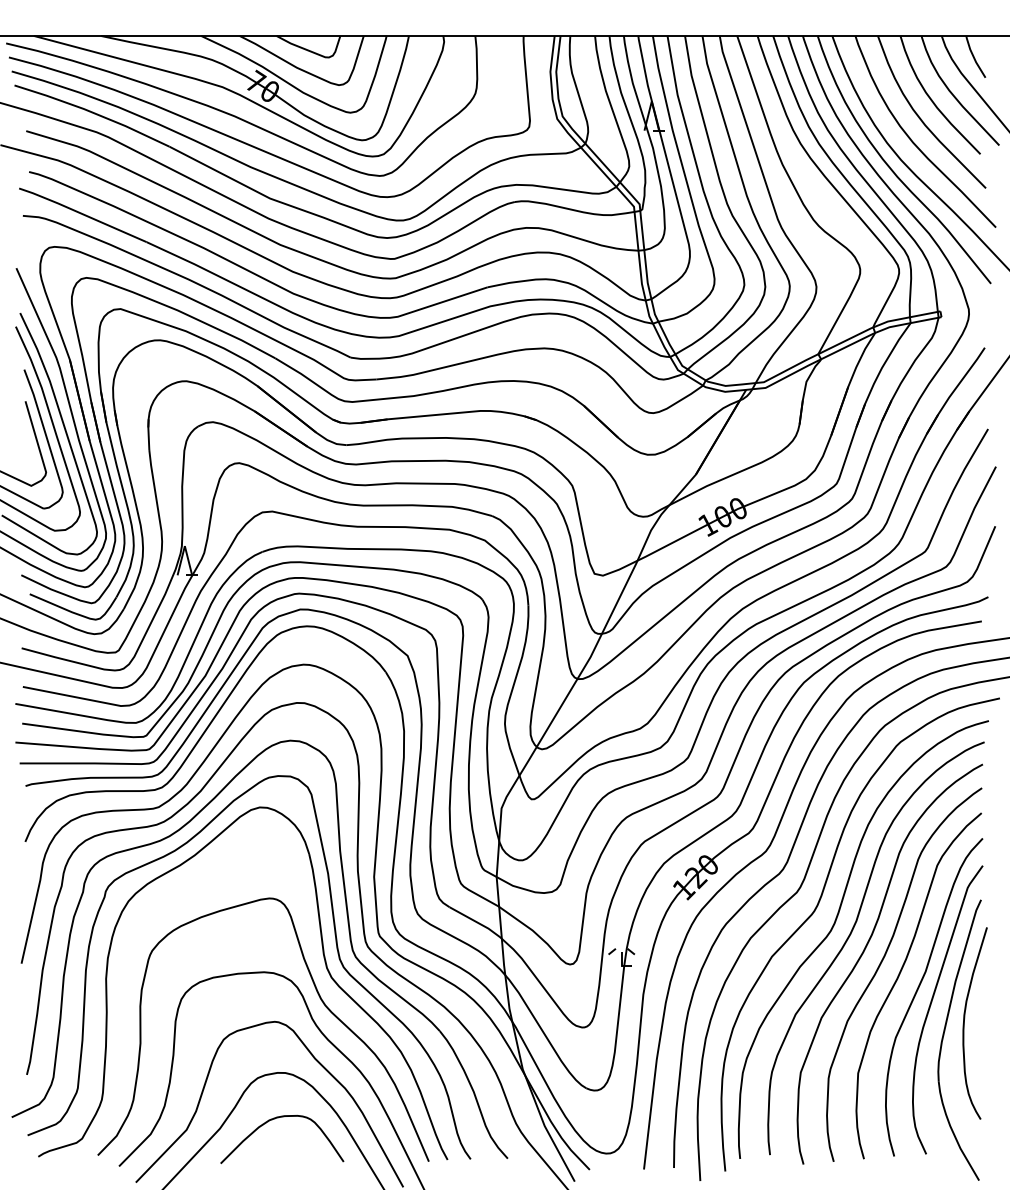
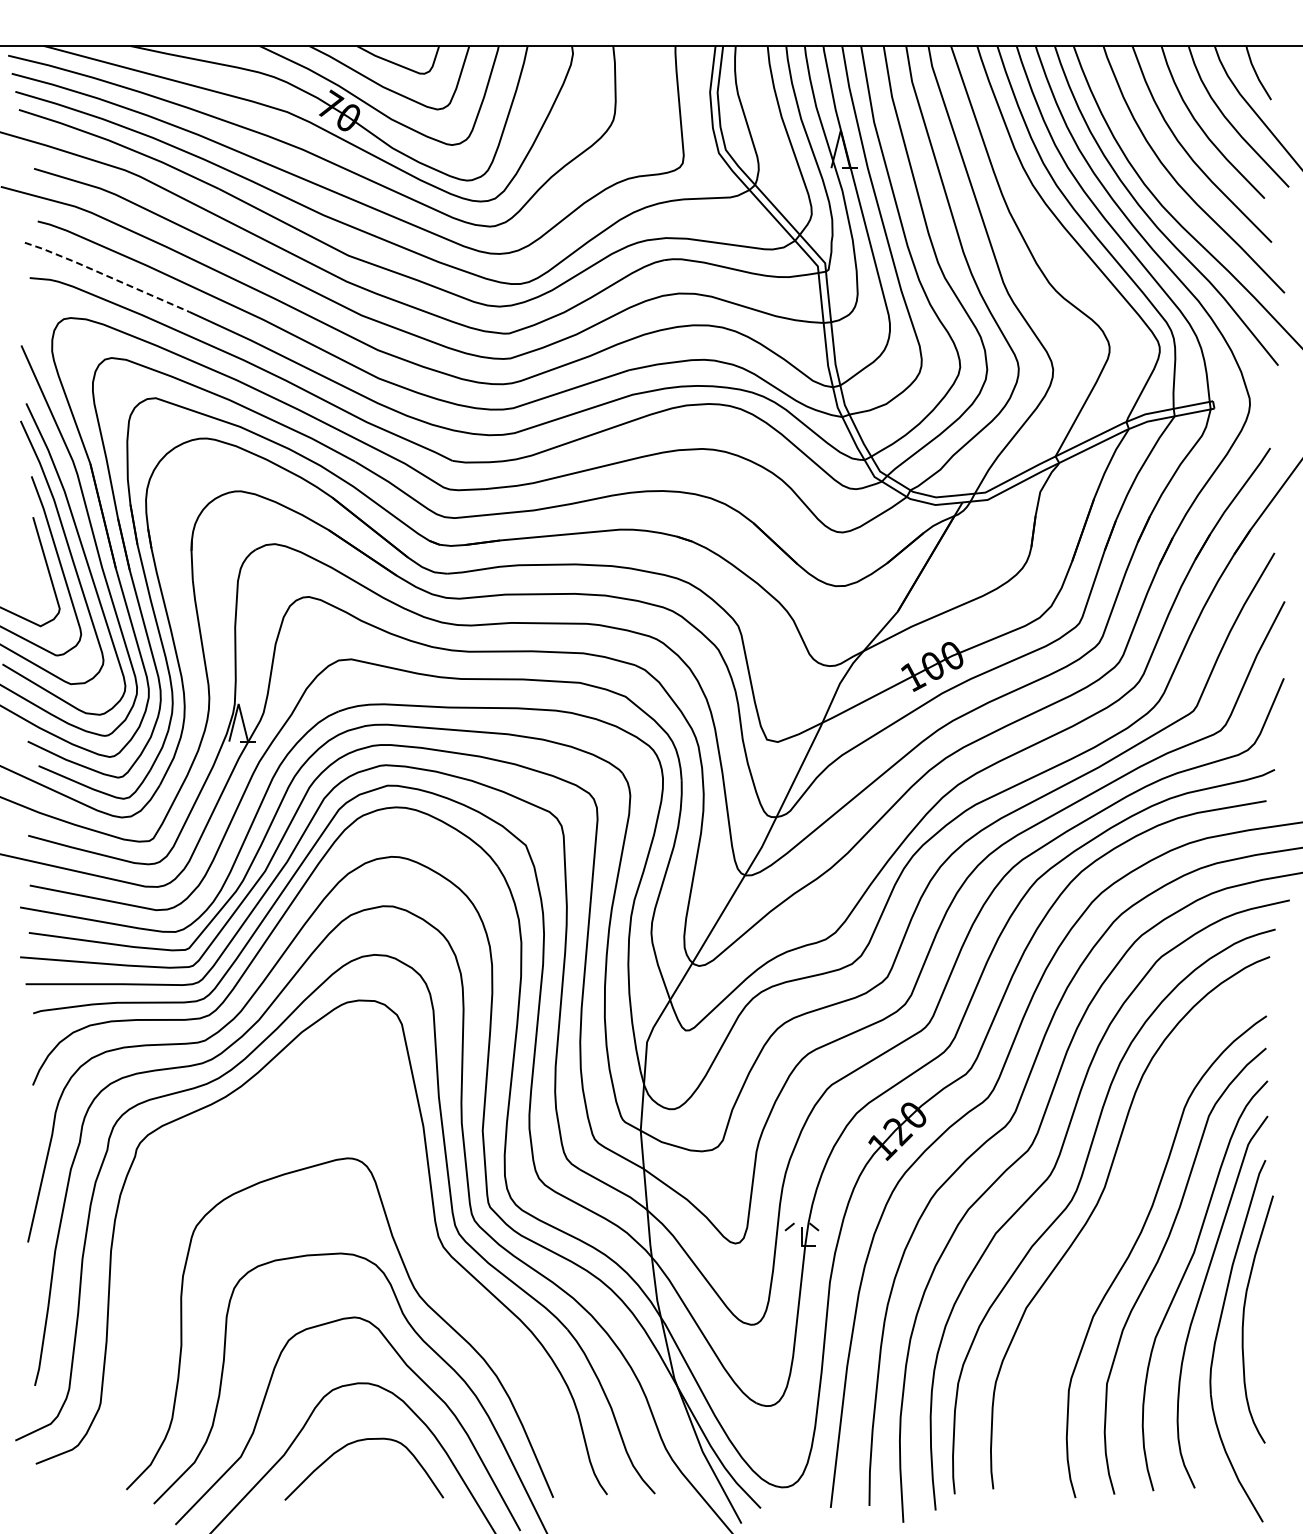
line: (82, 213) -> (106, 275), solid -> dashed
curve: (864, 951) -> (1115, 1226), removed
part: (325, 967) -> (420, 1247), removed

